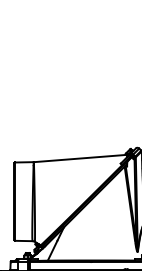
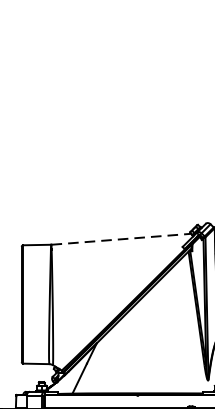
line: (80, 158) -> (121, 239), solid -> dashed

